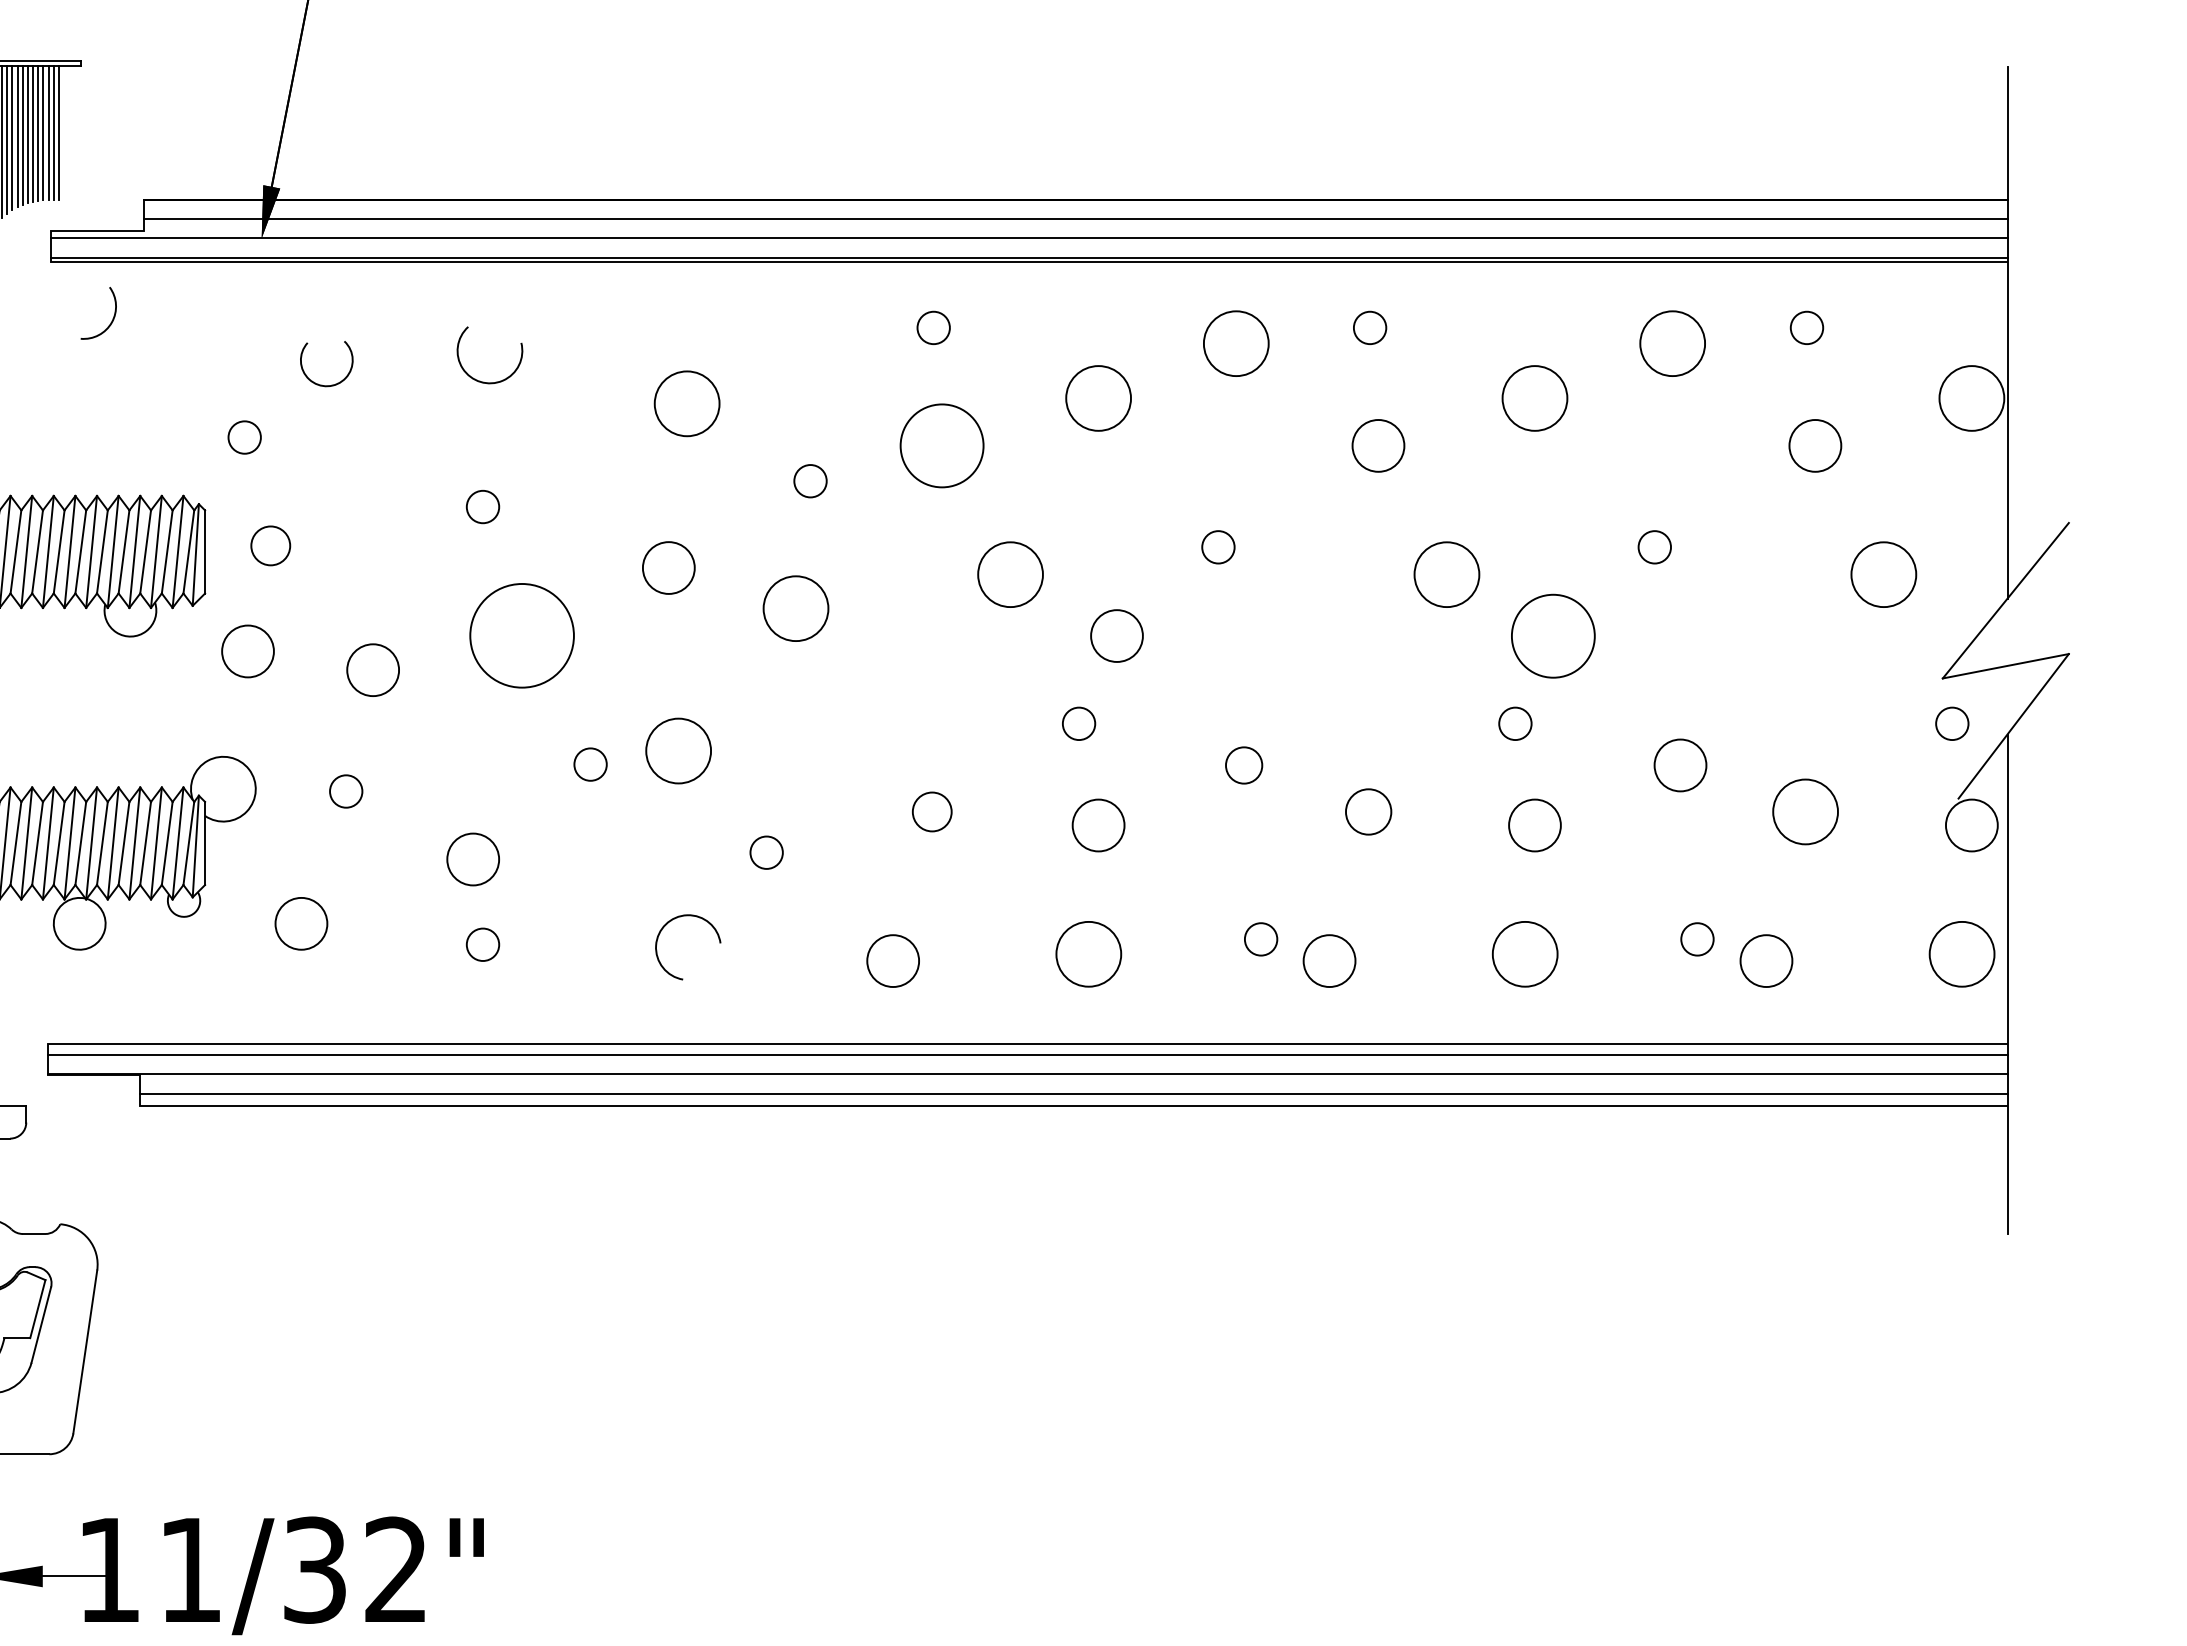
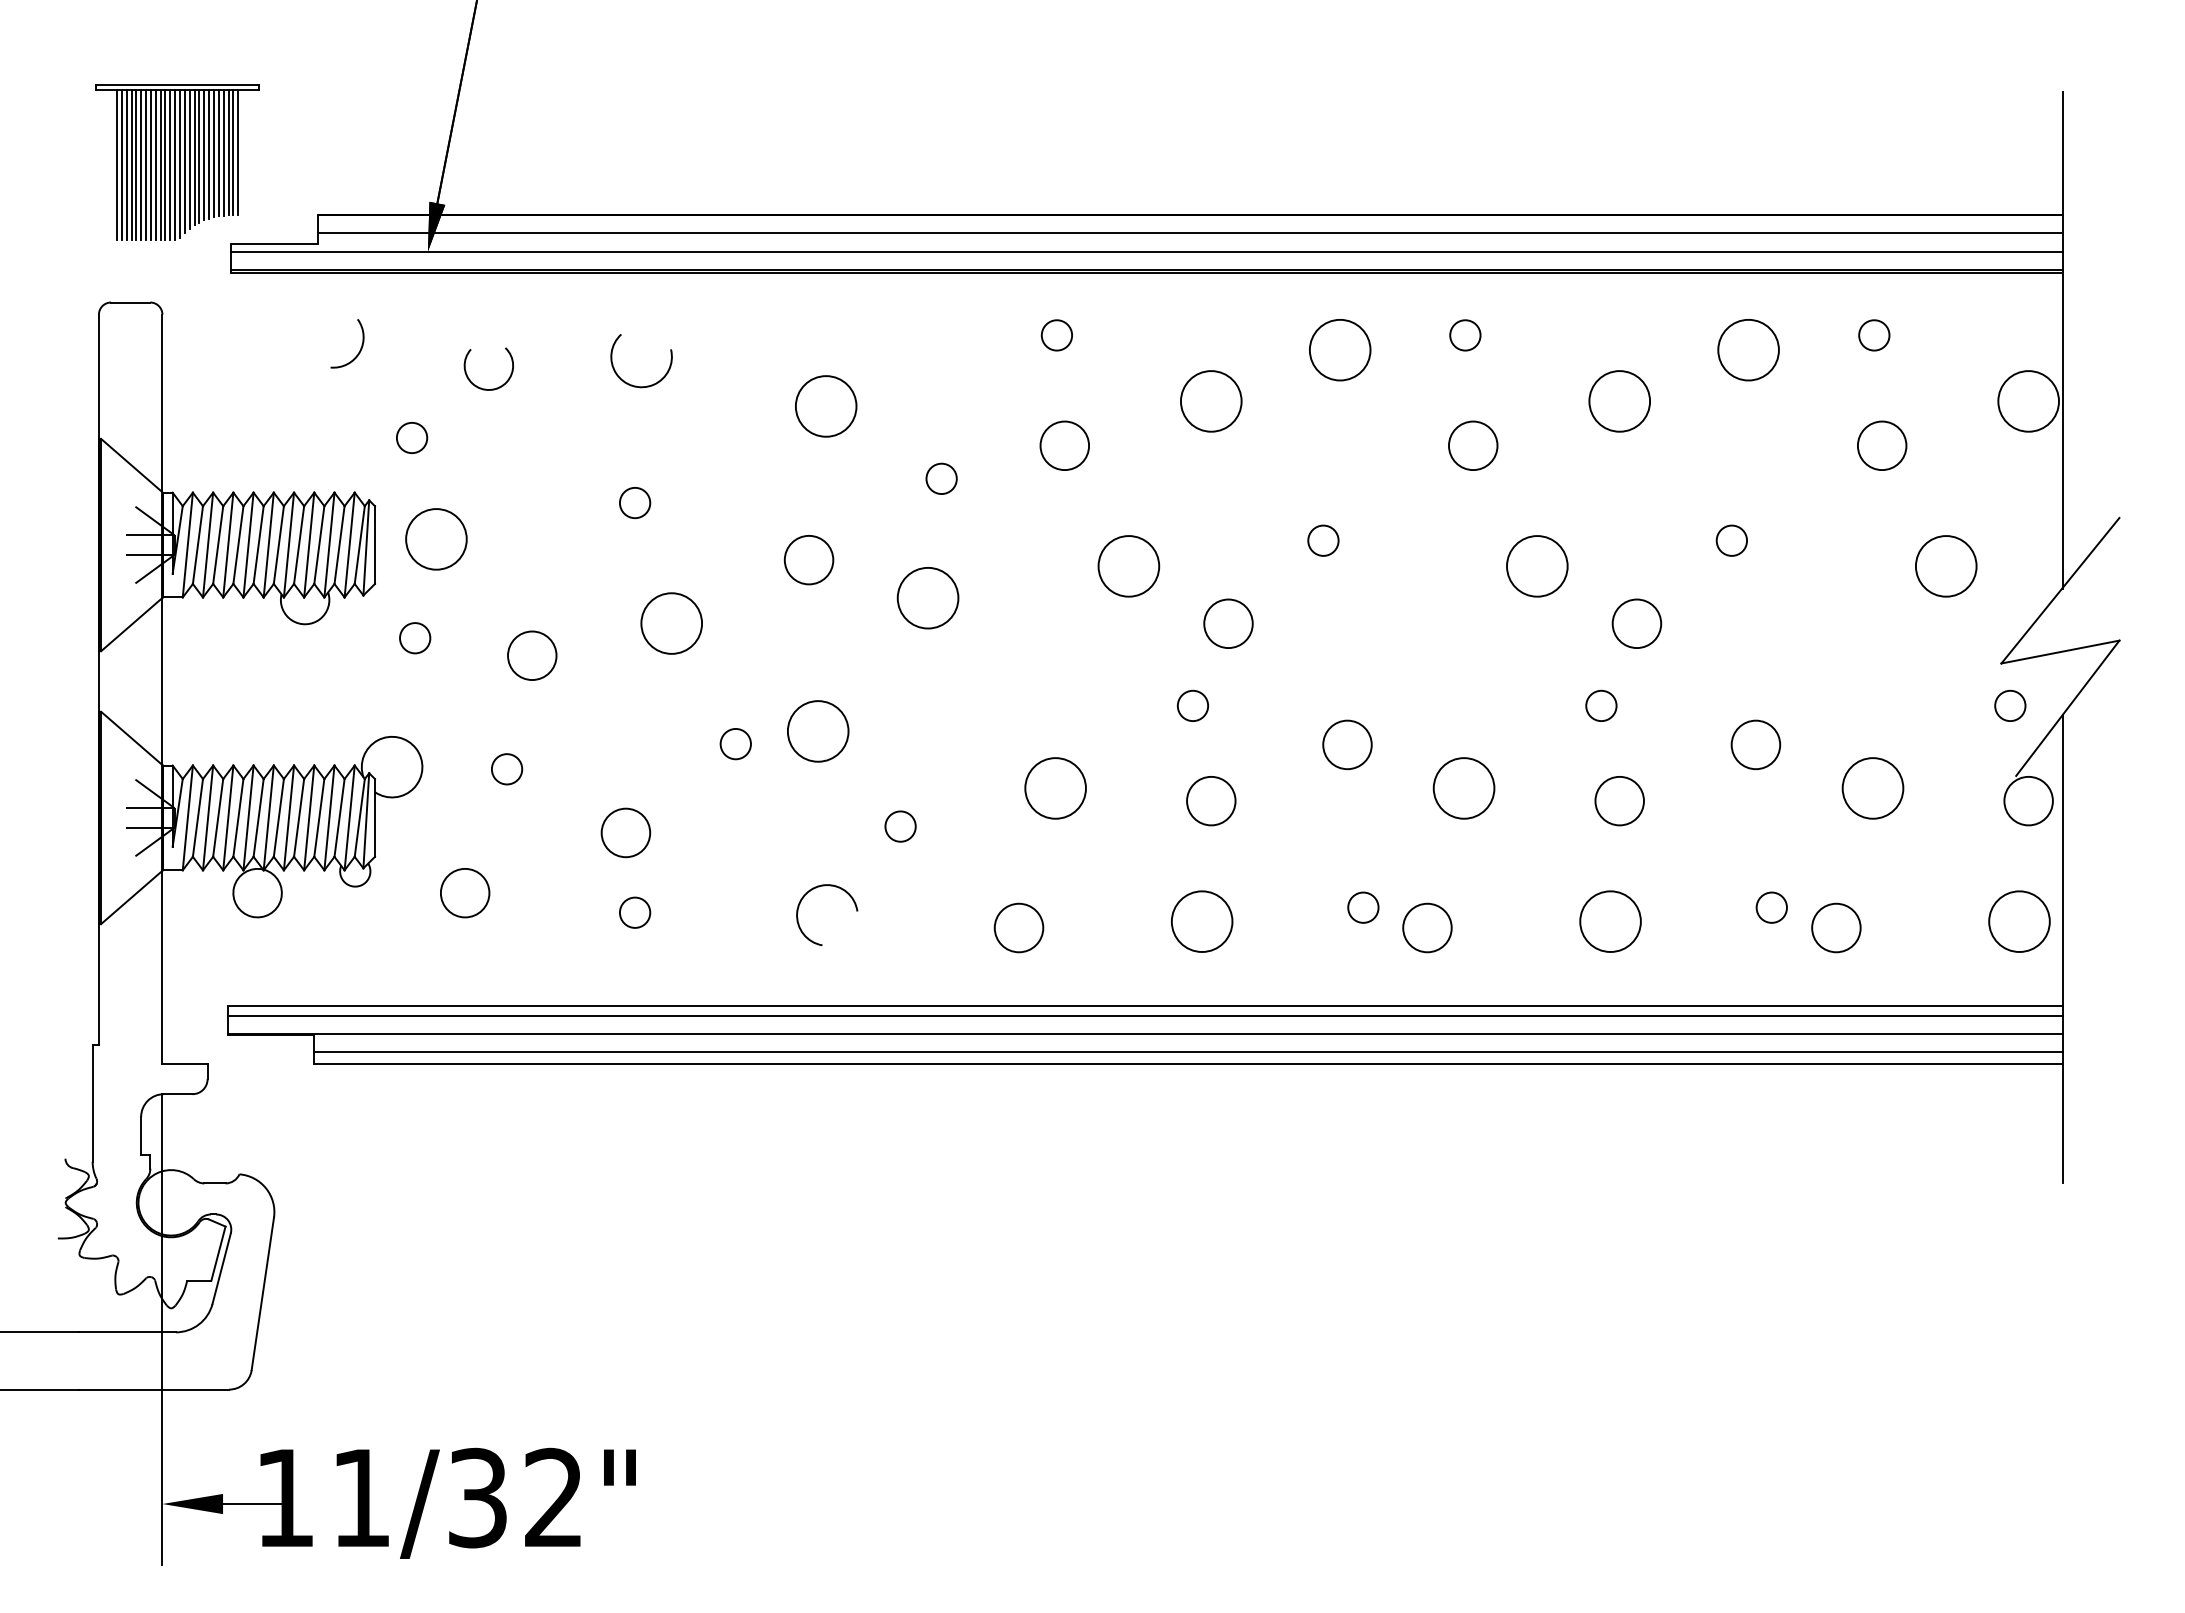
arc: (112, 317) -> (360, 347), moved
circle: (941, 445) -> (1064, 445), size x0.62
circle: (270, 545) -> (436, 539), size x1.67
circle: (521, 635) -> (671, 623), size x0.62
circle: (1552, 635) -> (1636, 623), size x0.62
circle: (248, 651) -> (415, 638), size x0.62
circle: (1244, 765) -> (1347, 744), size x1.43
circle: (932, 812) -> (1055, 788), size x1.67
circle: (1368, 812) -> (1463, 788), size x1.43

